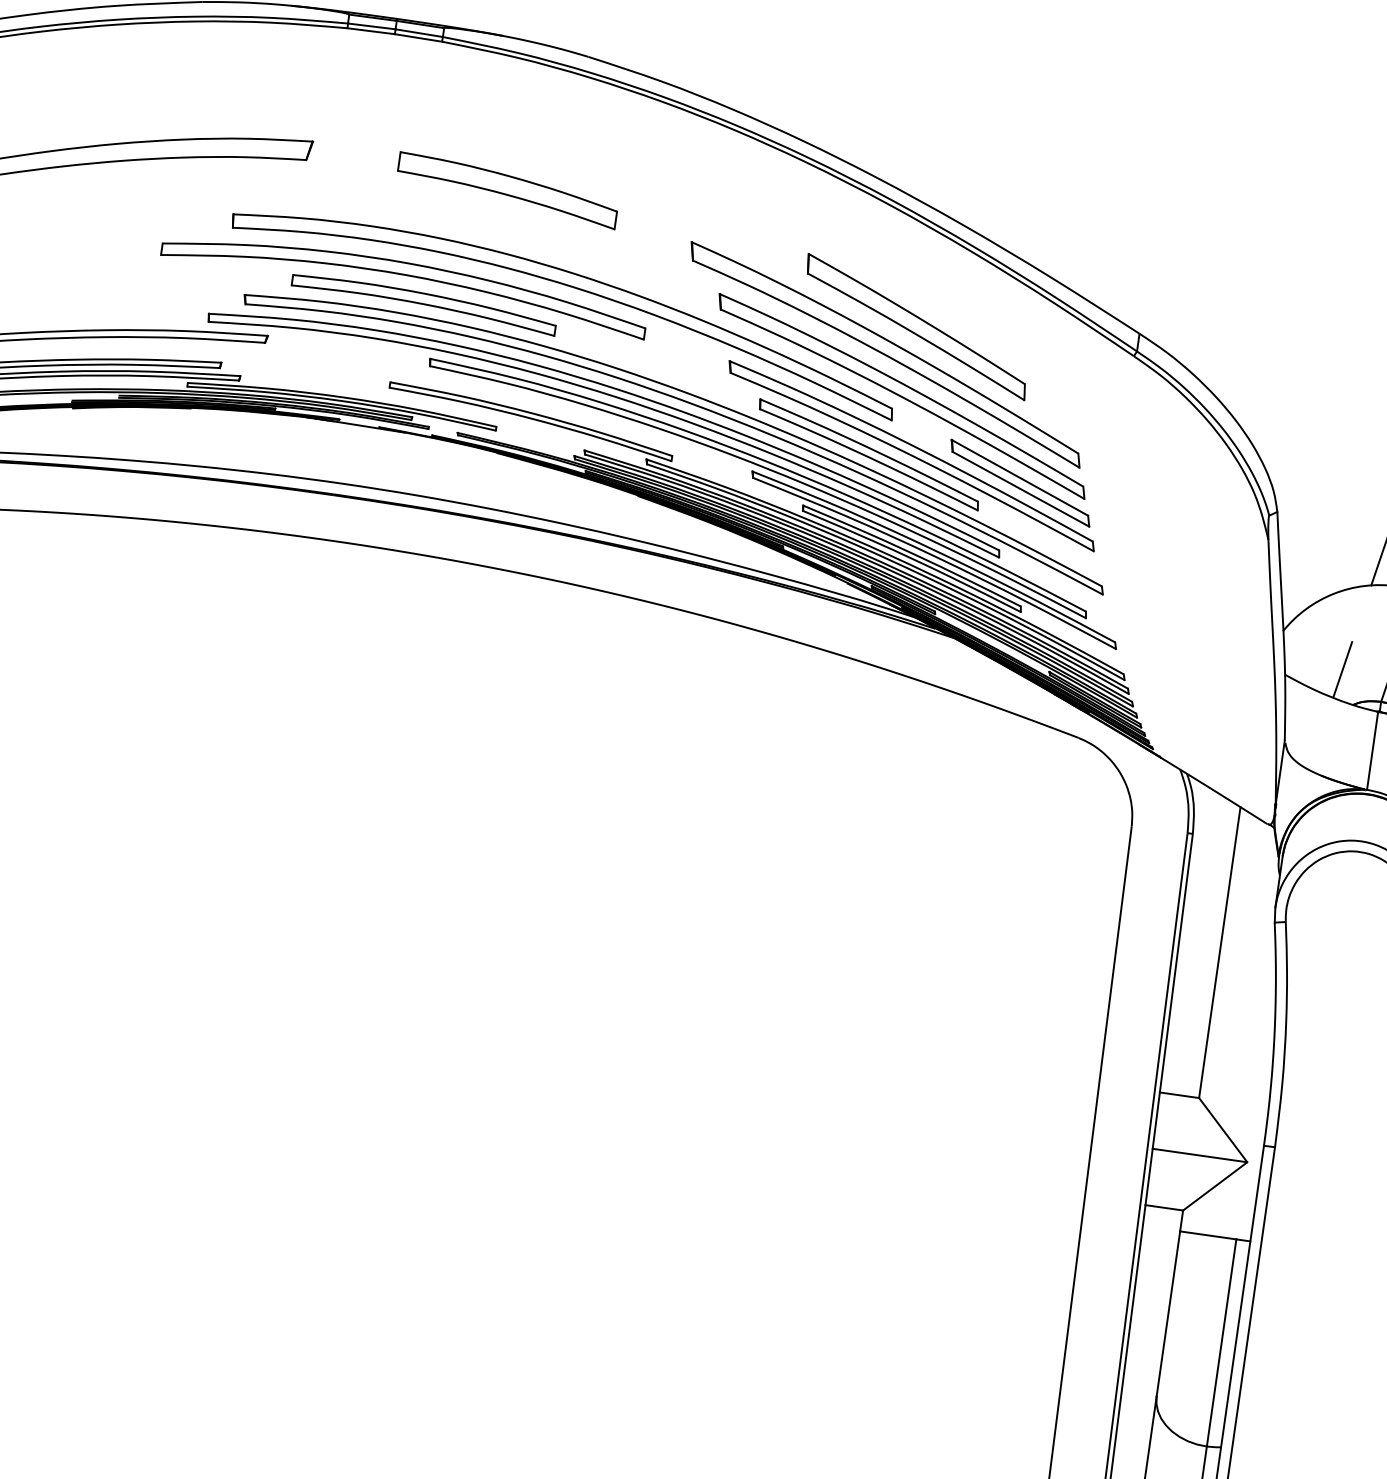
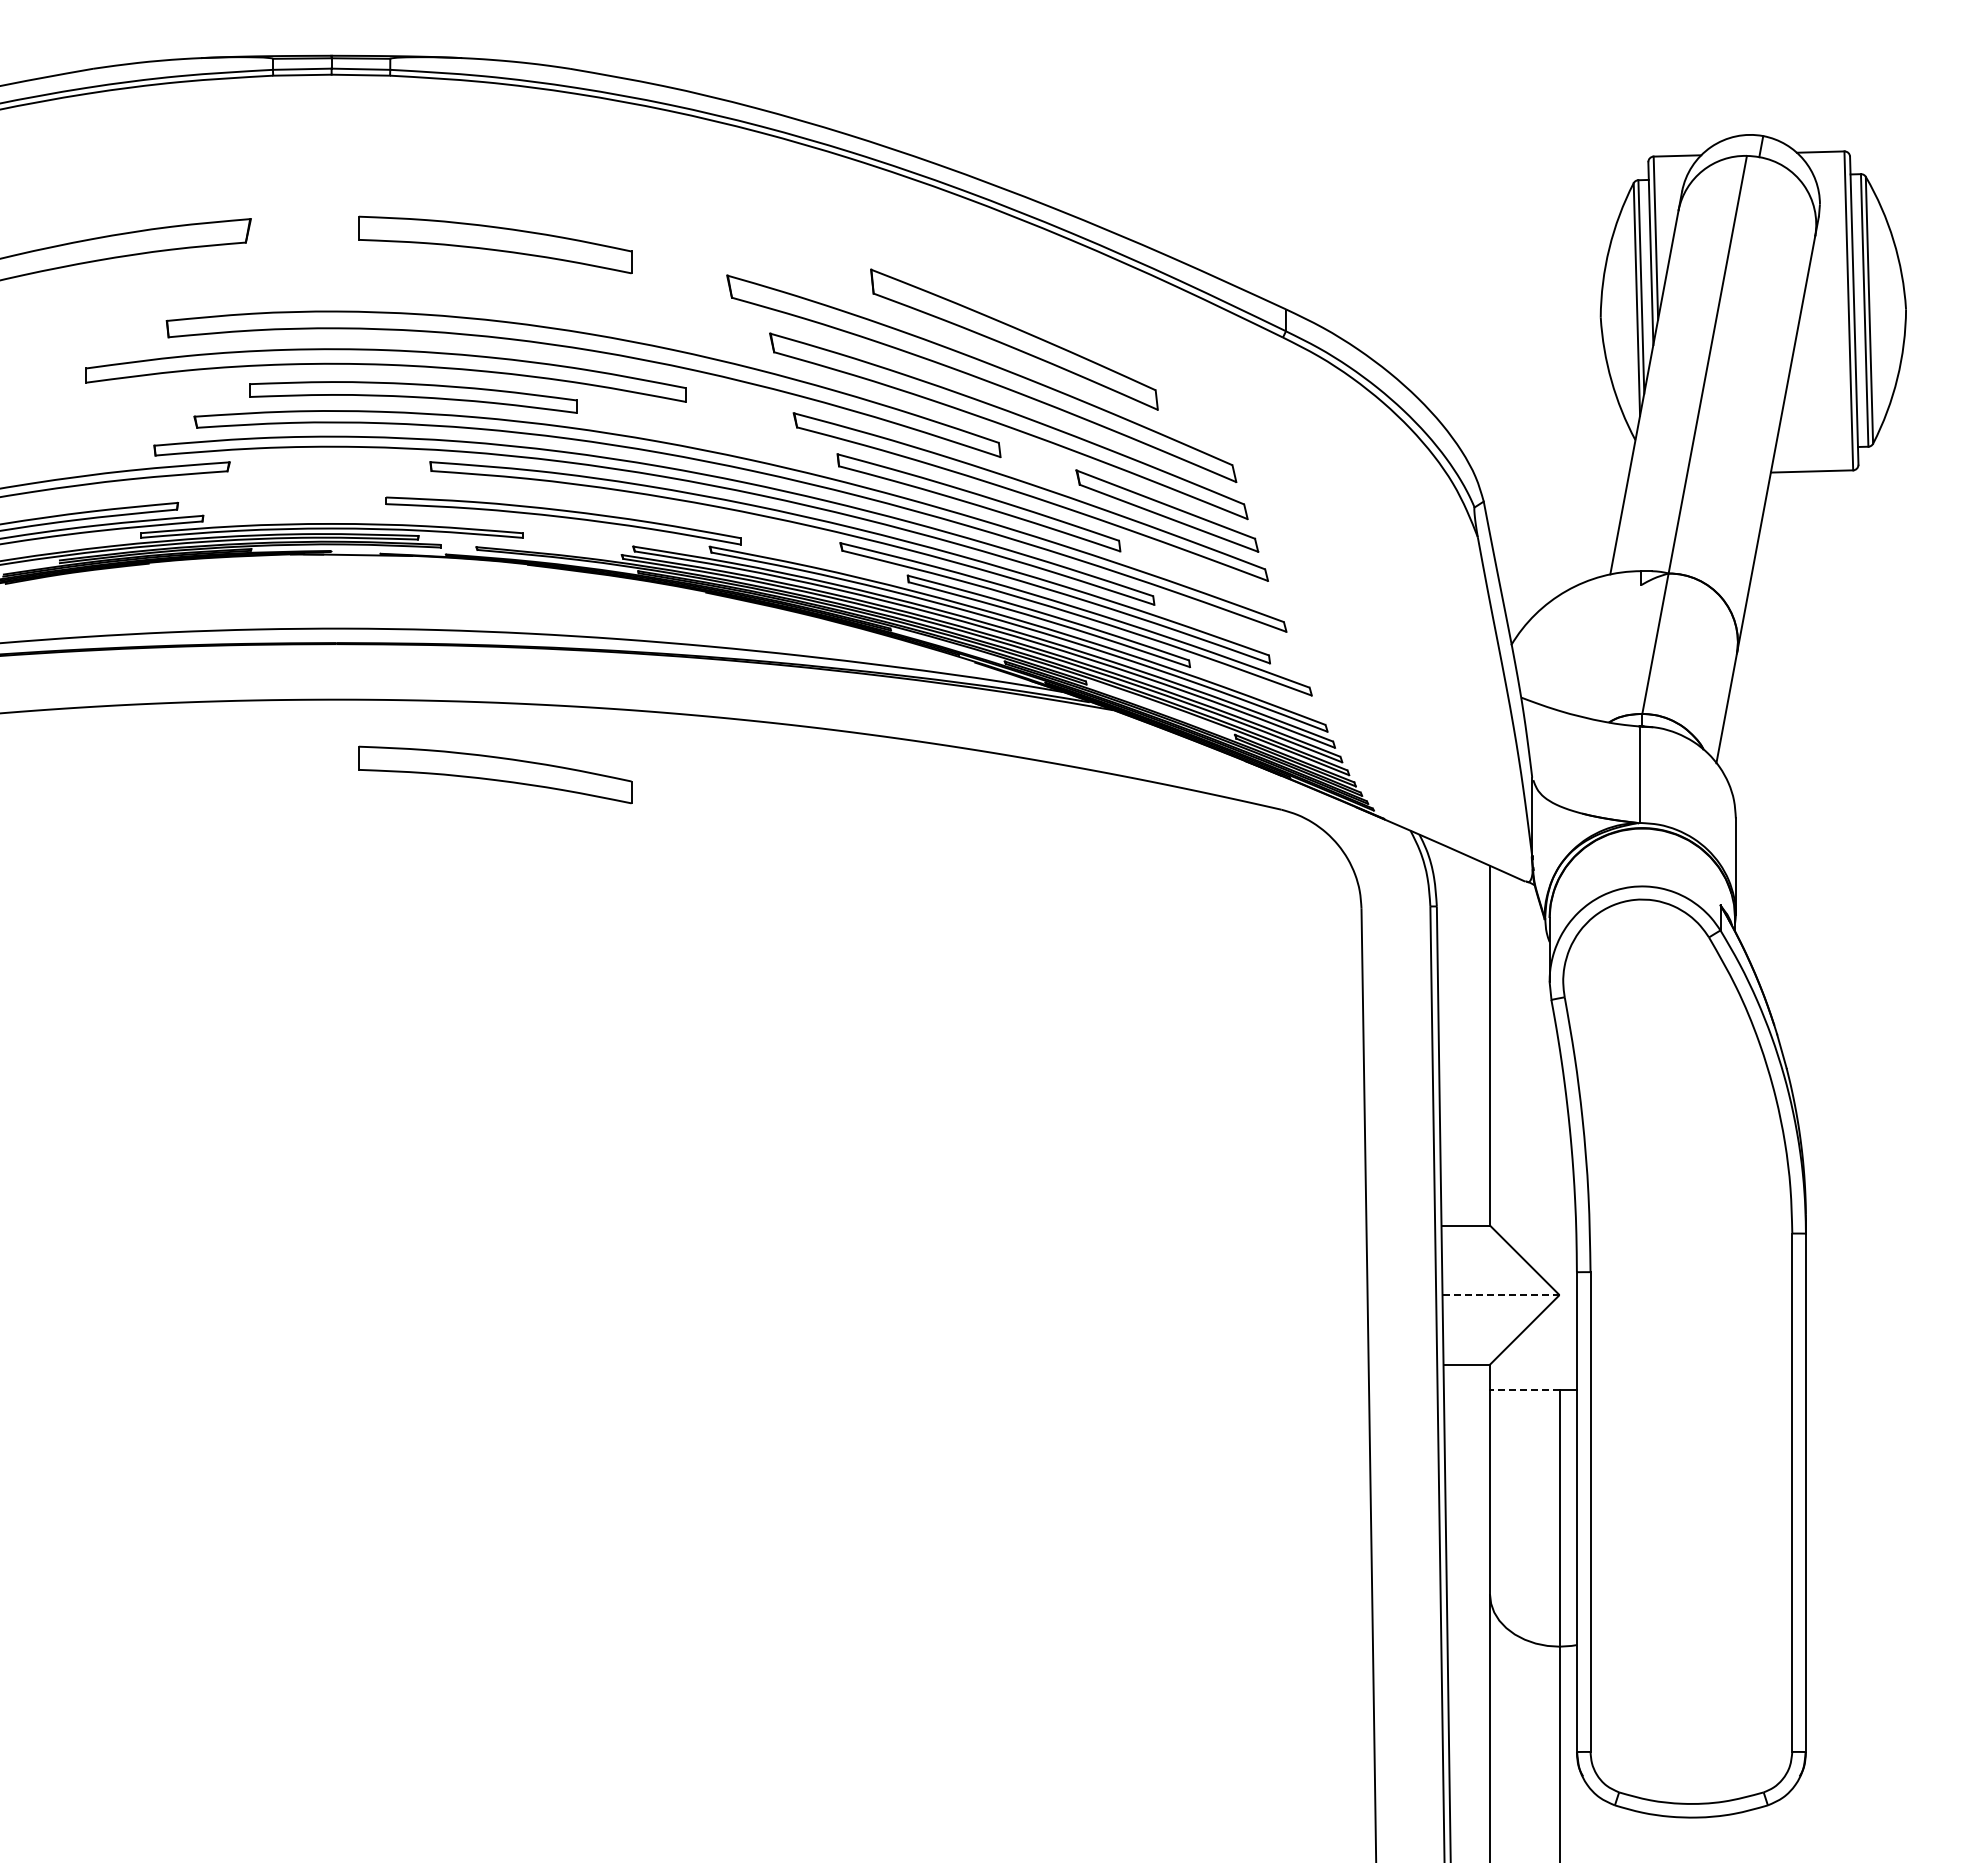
part: (446, 618) -> (495, 774), added
line: (1342, 669) -> (1589, 681), removed
line: (1200, 1155) -> (1501, 1295), solid -> dashed
line: (1208, 1235) -> (1524, 1390), solid -> dashed

